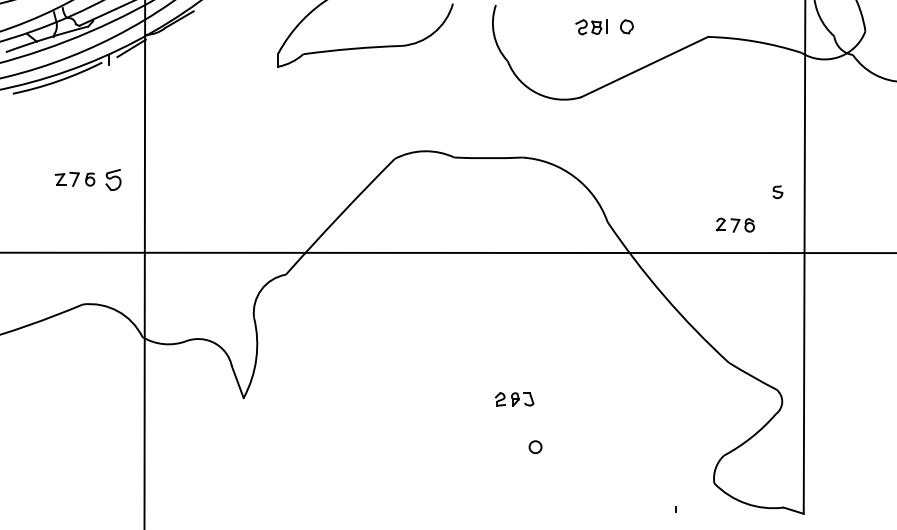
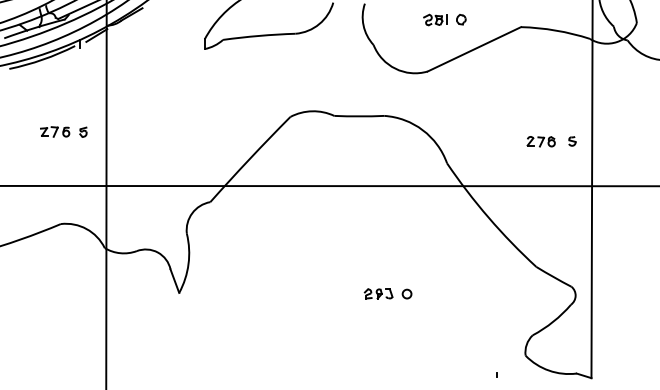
part: (113, 178) -> (83, 131), size x0.62
part: (734, 224) -> (540, 141), moved
circle: (534, 446) -> (406, 293), moved

